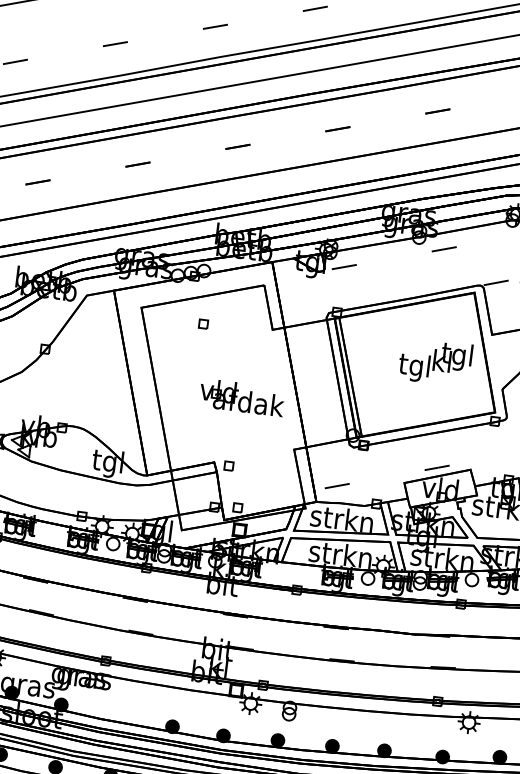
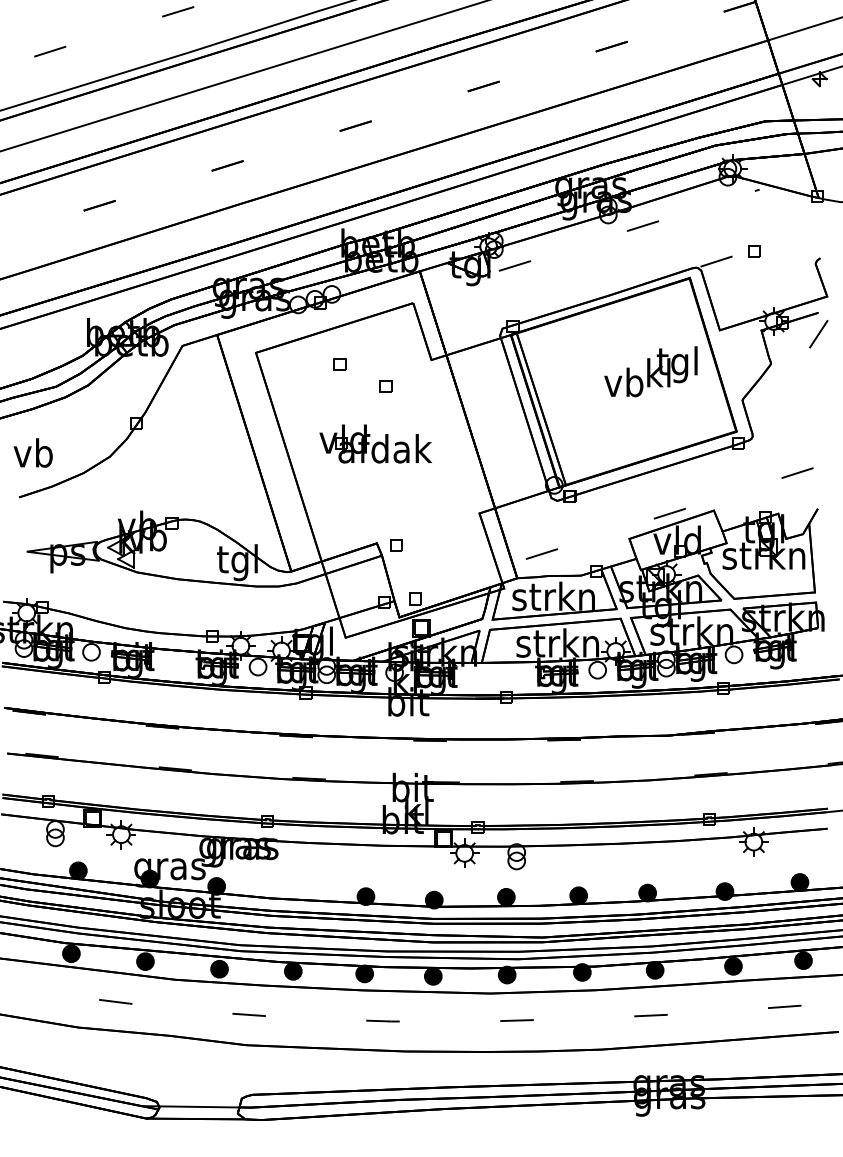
part: (235, 345) -> (385, 386), added
text: (413, 367) -> (622, 385), tgl -> vb
part: (242, 397) -> (375, 443), moved

